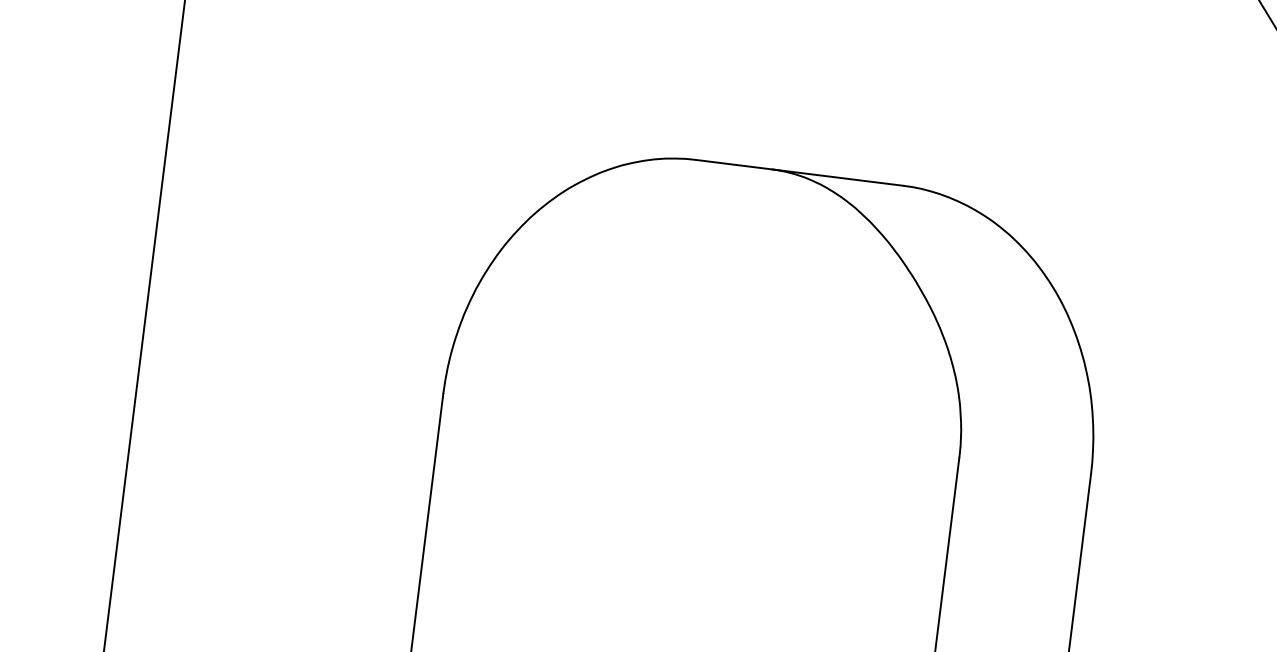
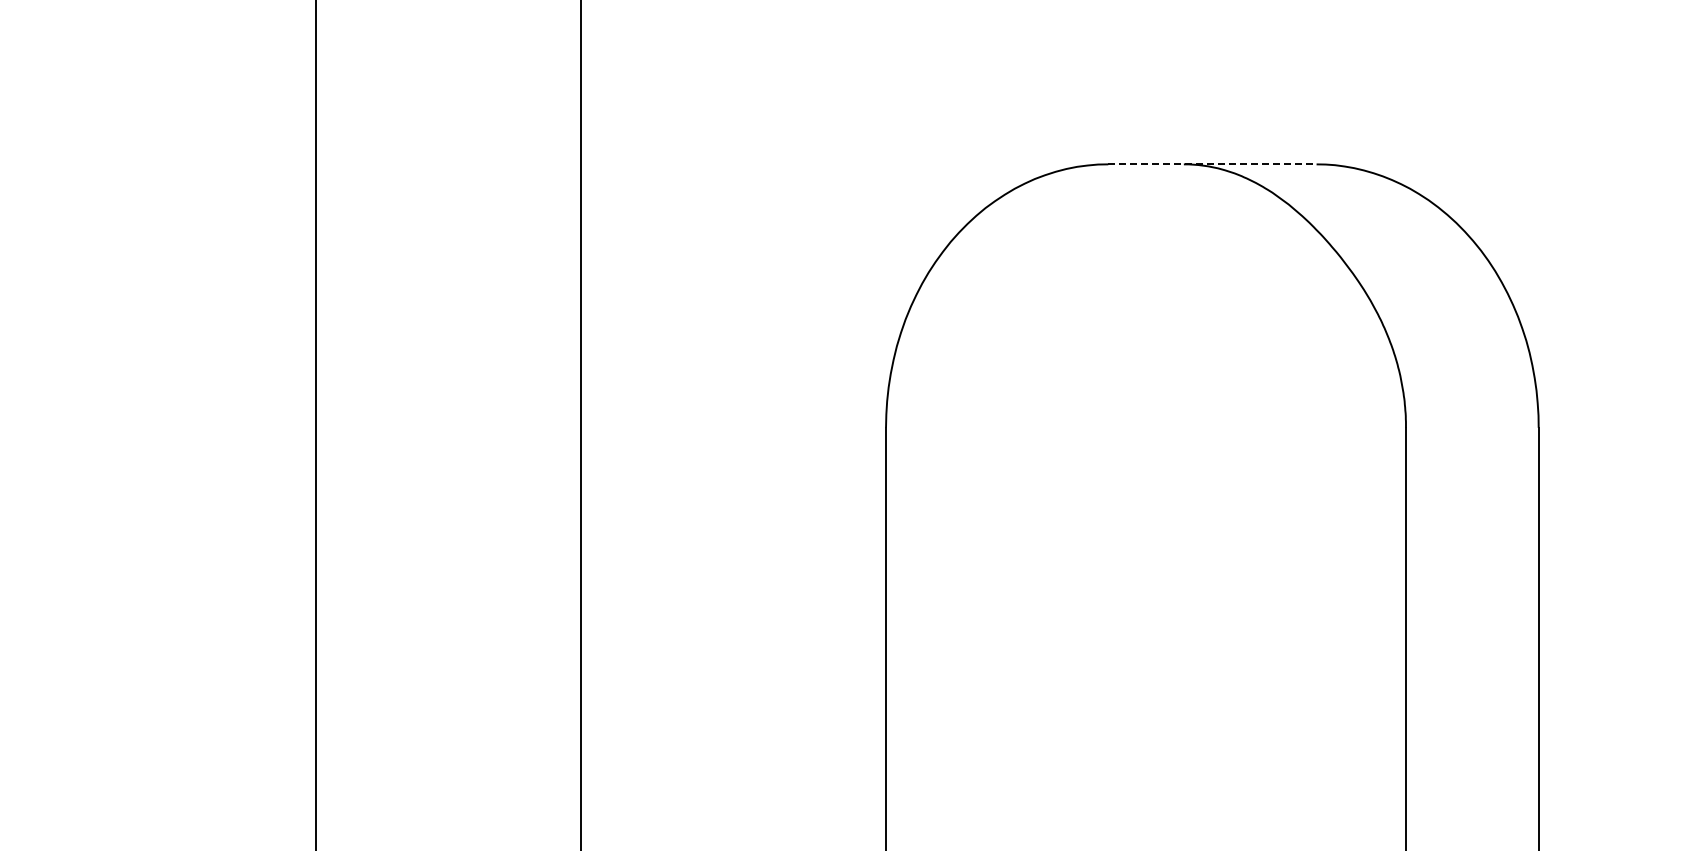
line: (799, 173) -> (1212, 164), solid -> dashed

